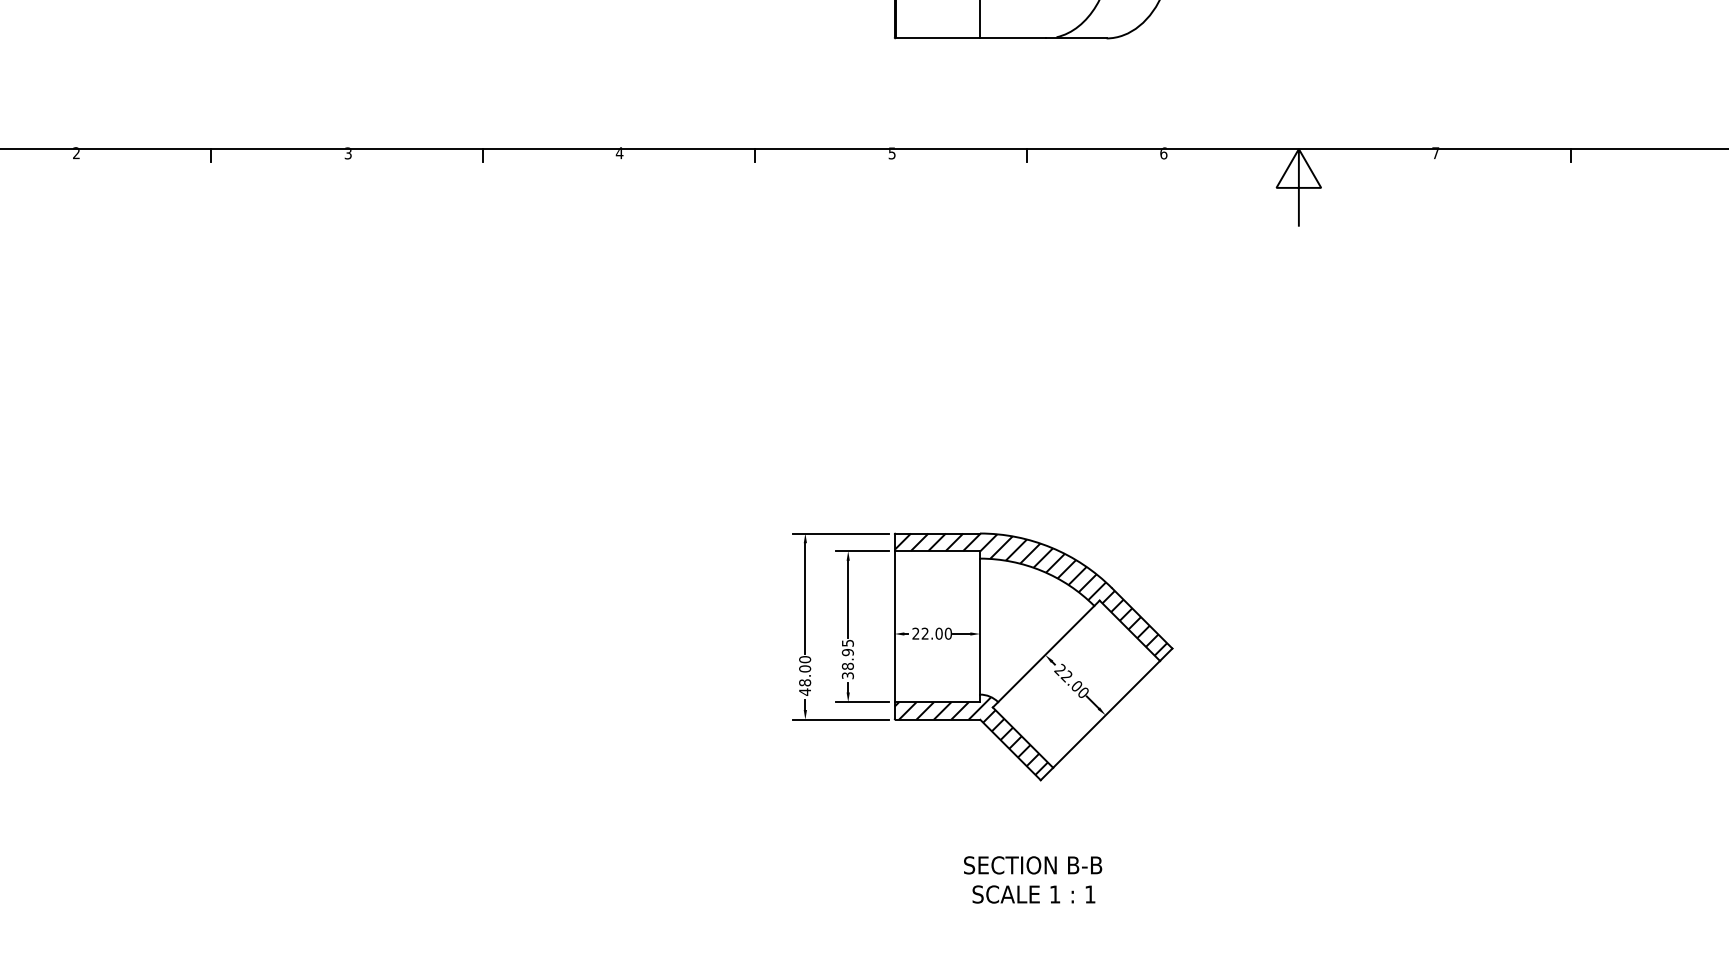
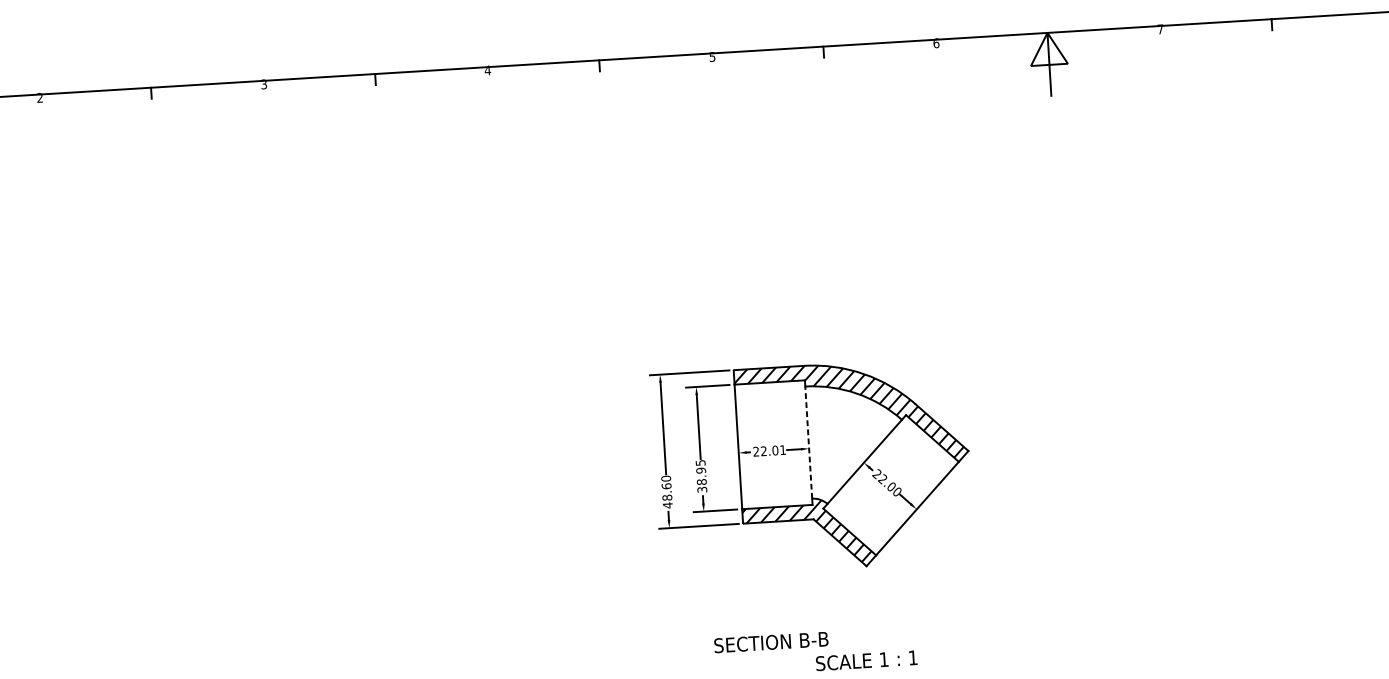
line: (980, 626) -> (809, 442), solid -> dashed
text: (947, 633) -> (782, 449), 22.00 -> 22.01
text: (804, 668) -> (666, 486), 48.00 -> 48.60
text: (1033, 865) -> (771, 642), moved

